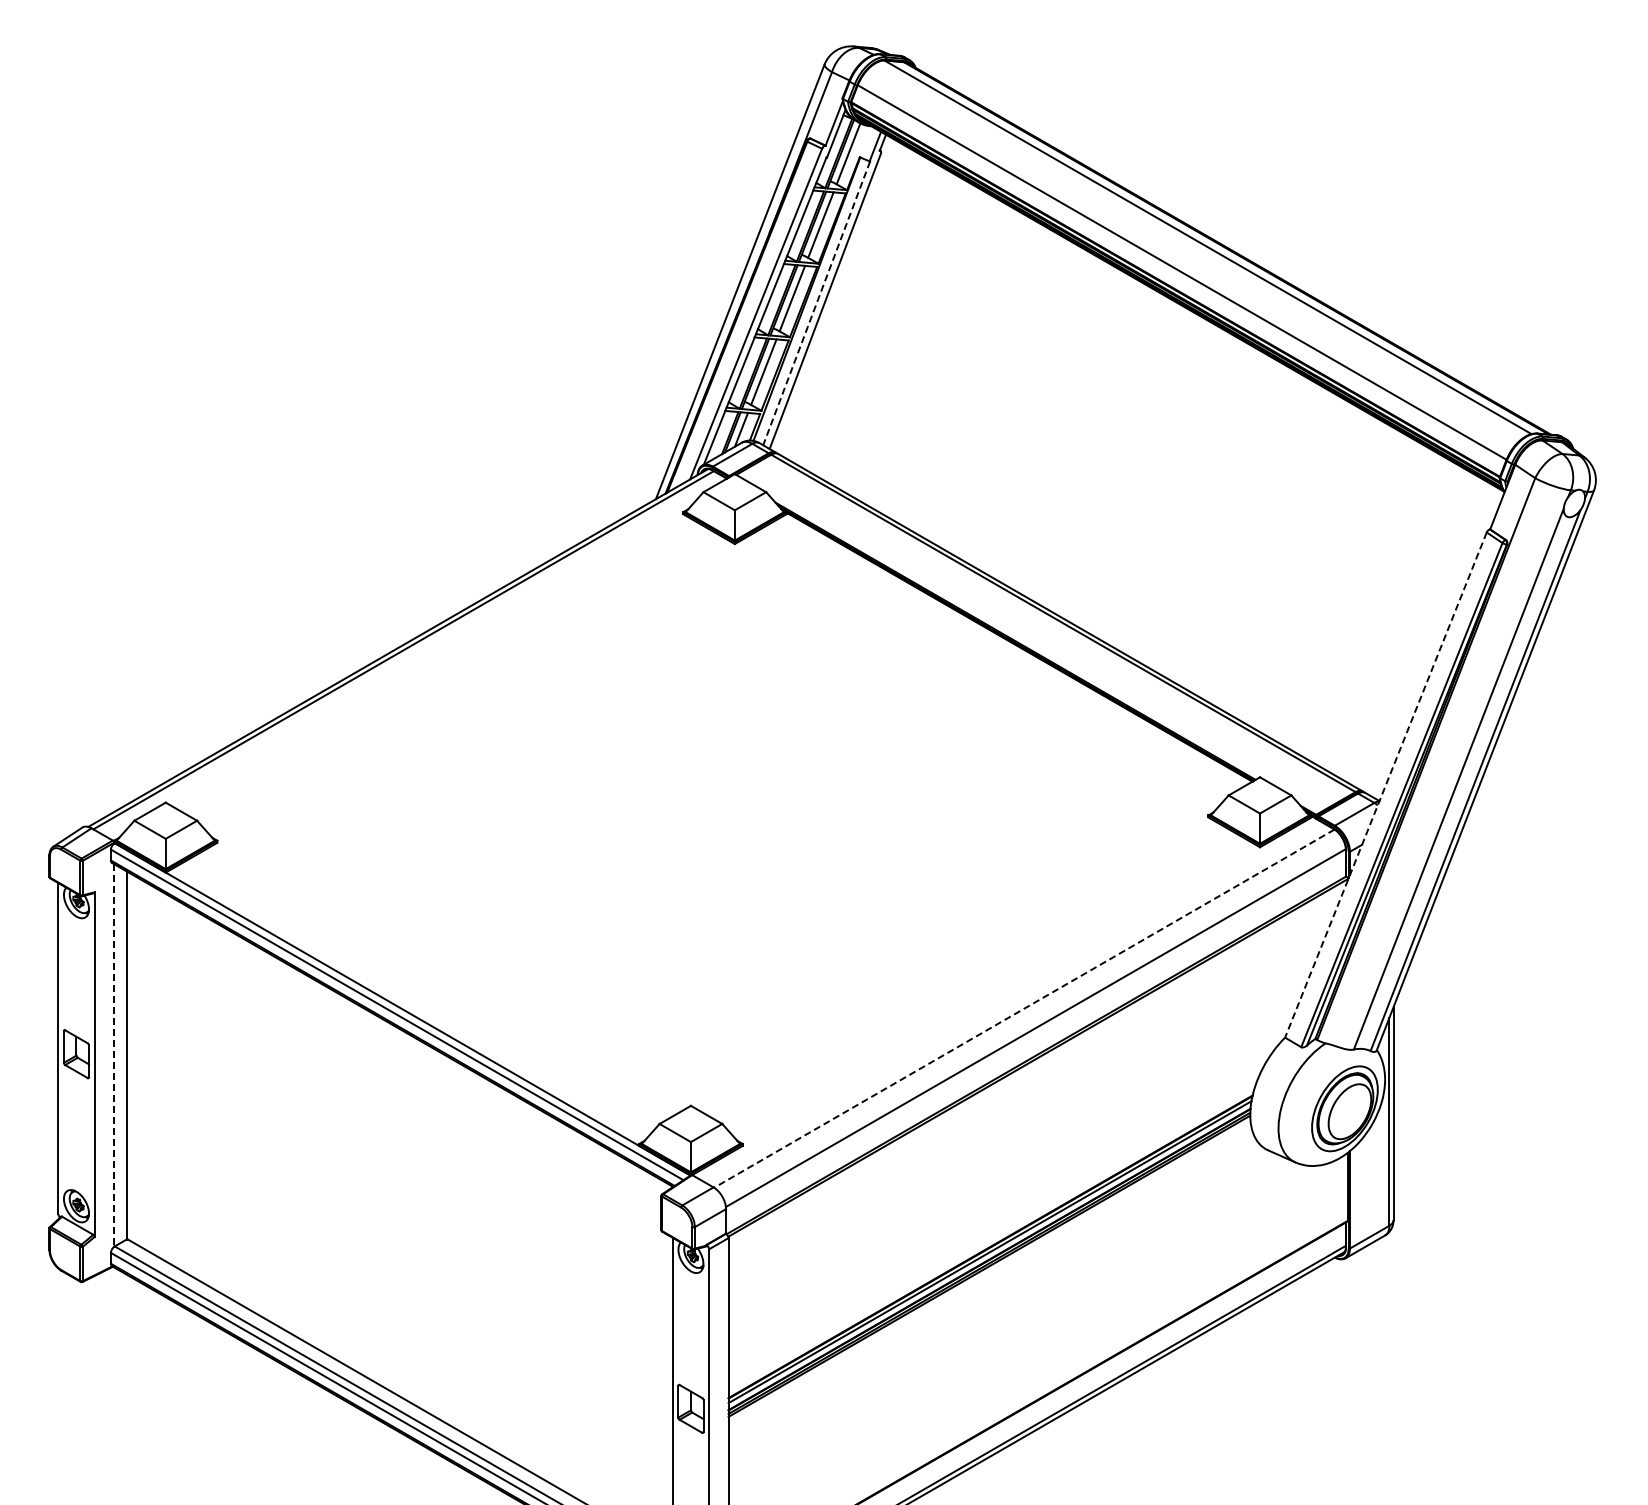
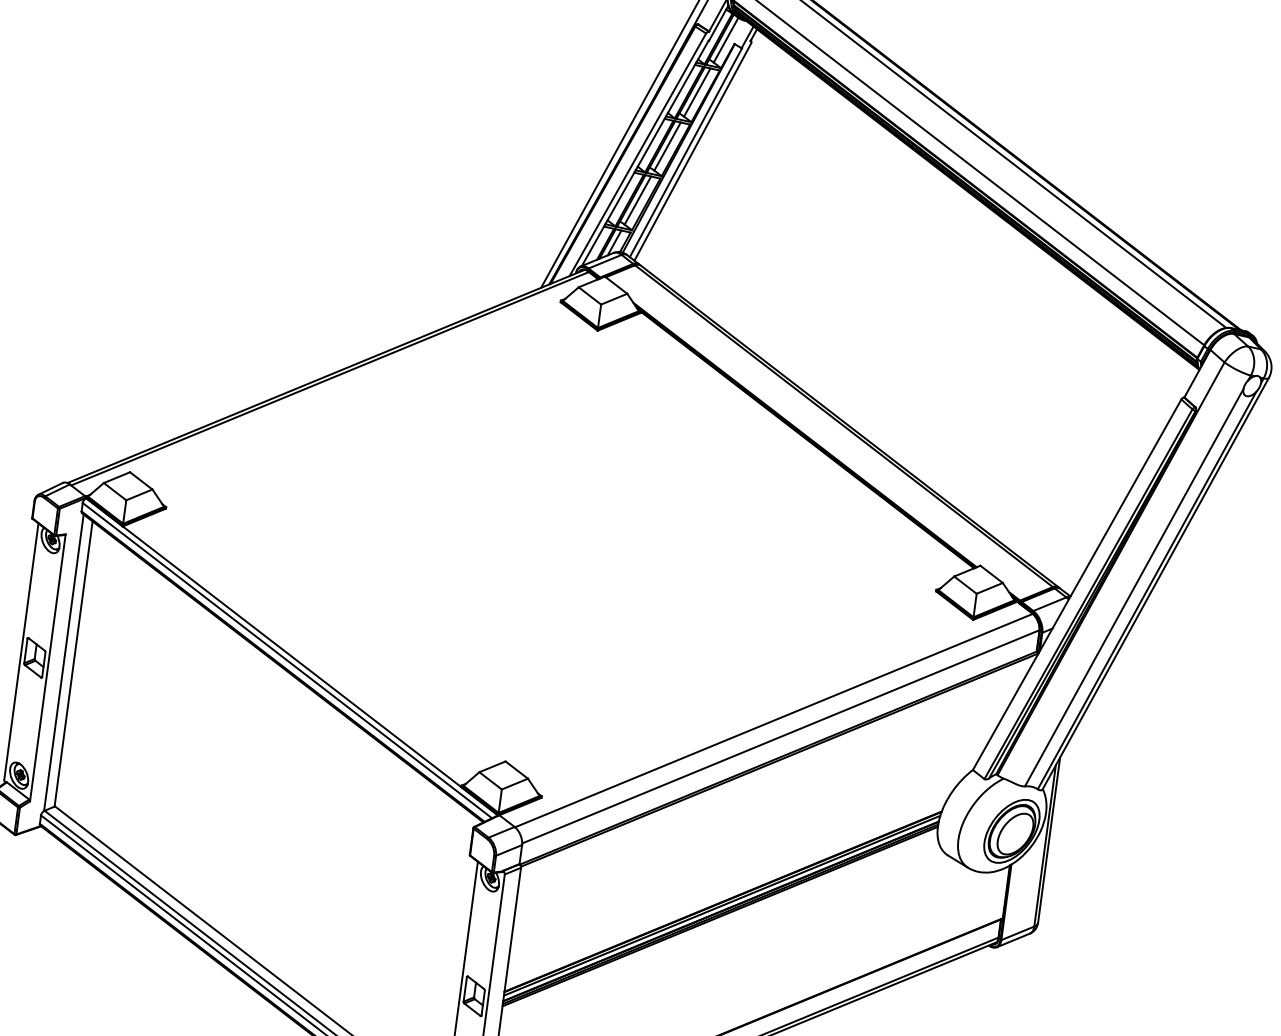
line: (816, 303) -> (685, 152), dashed -> solid
line: (1385, 785) -> (1076, 585), dashed -> solid
line: (1023, 1008) -> (773, 720), dashed -> solid
line: (114, 1055) -> (64, 662), dashed -> solid

